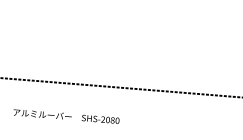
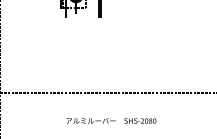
text: (66, 116) -> (111, 120), moved

